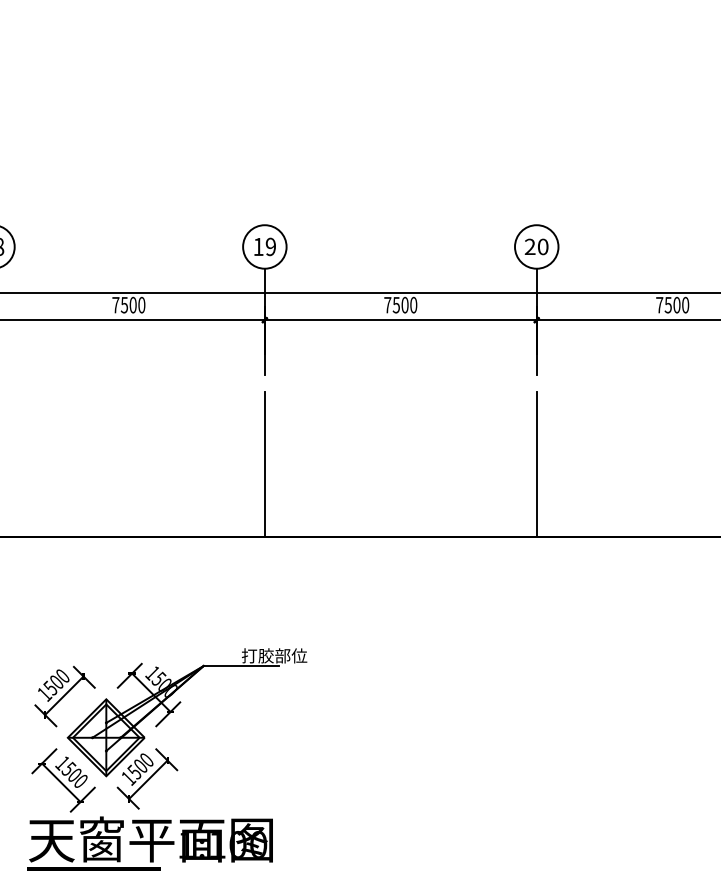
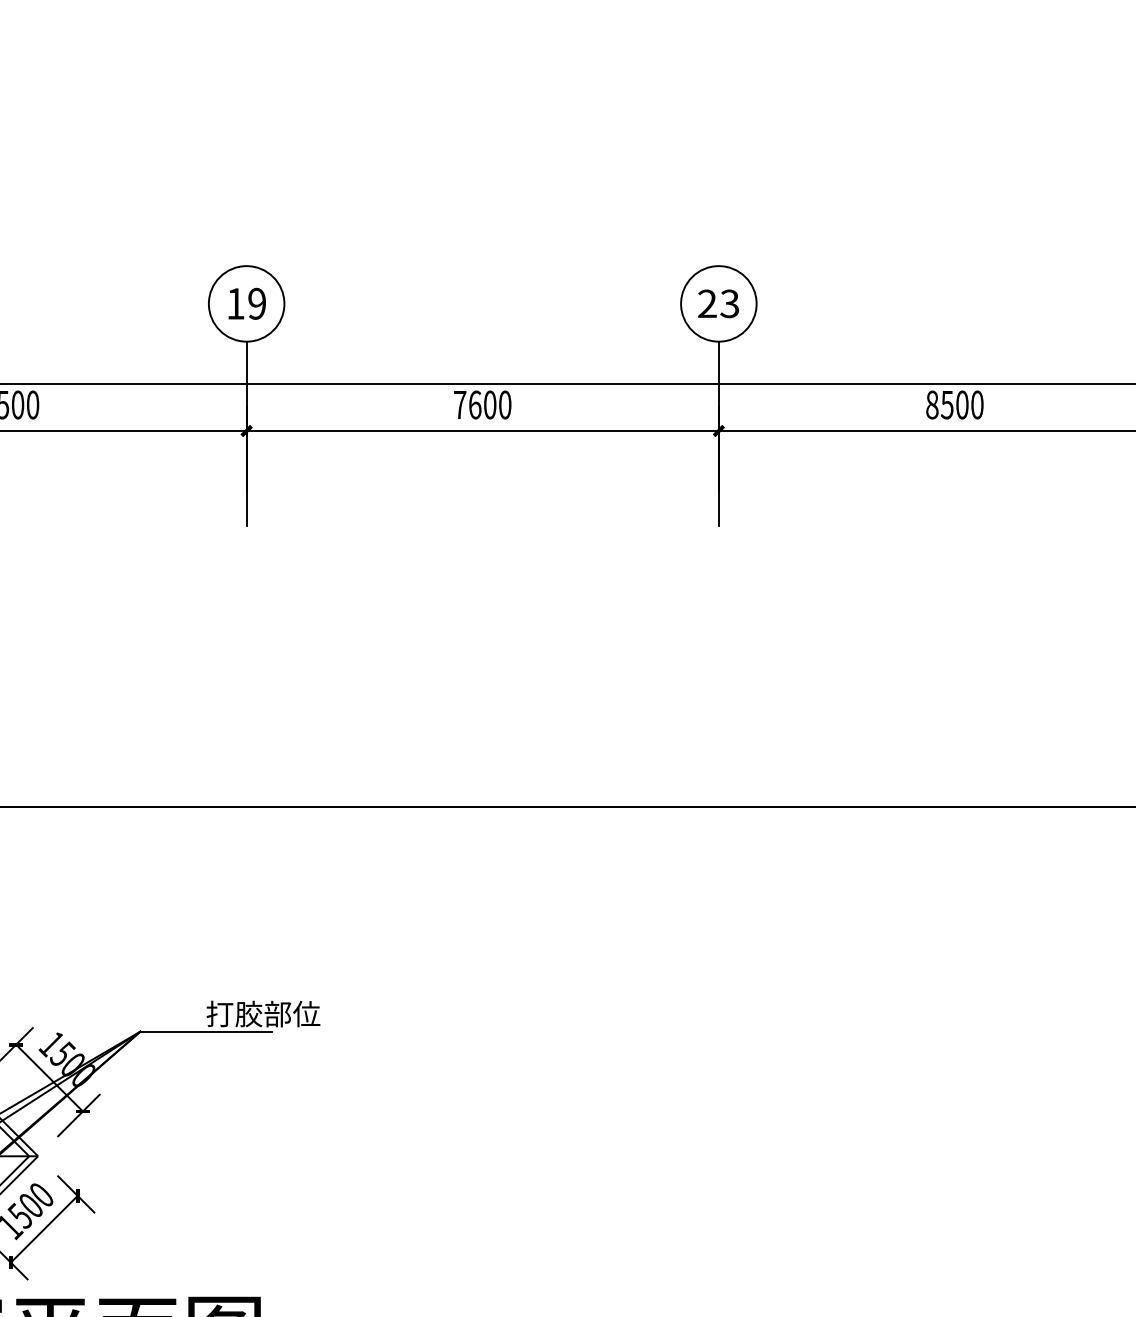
text: (542, 246) -> (728, 303), 20 -> 23
text: (396, 304) -> (475, 403), 7500 -> 7600
text: (659, 305) -> (932, 405), 7500 -> 8500
line: (264, 463) -> (246, 679), removed
line: (536, 463) -> (718, 679), removed

